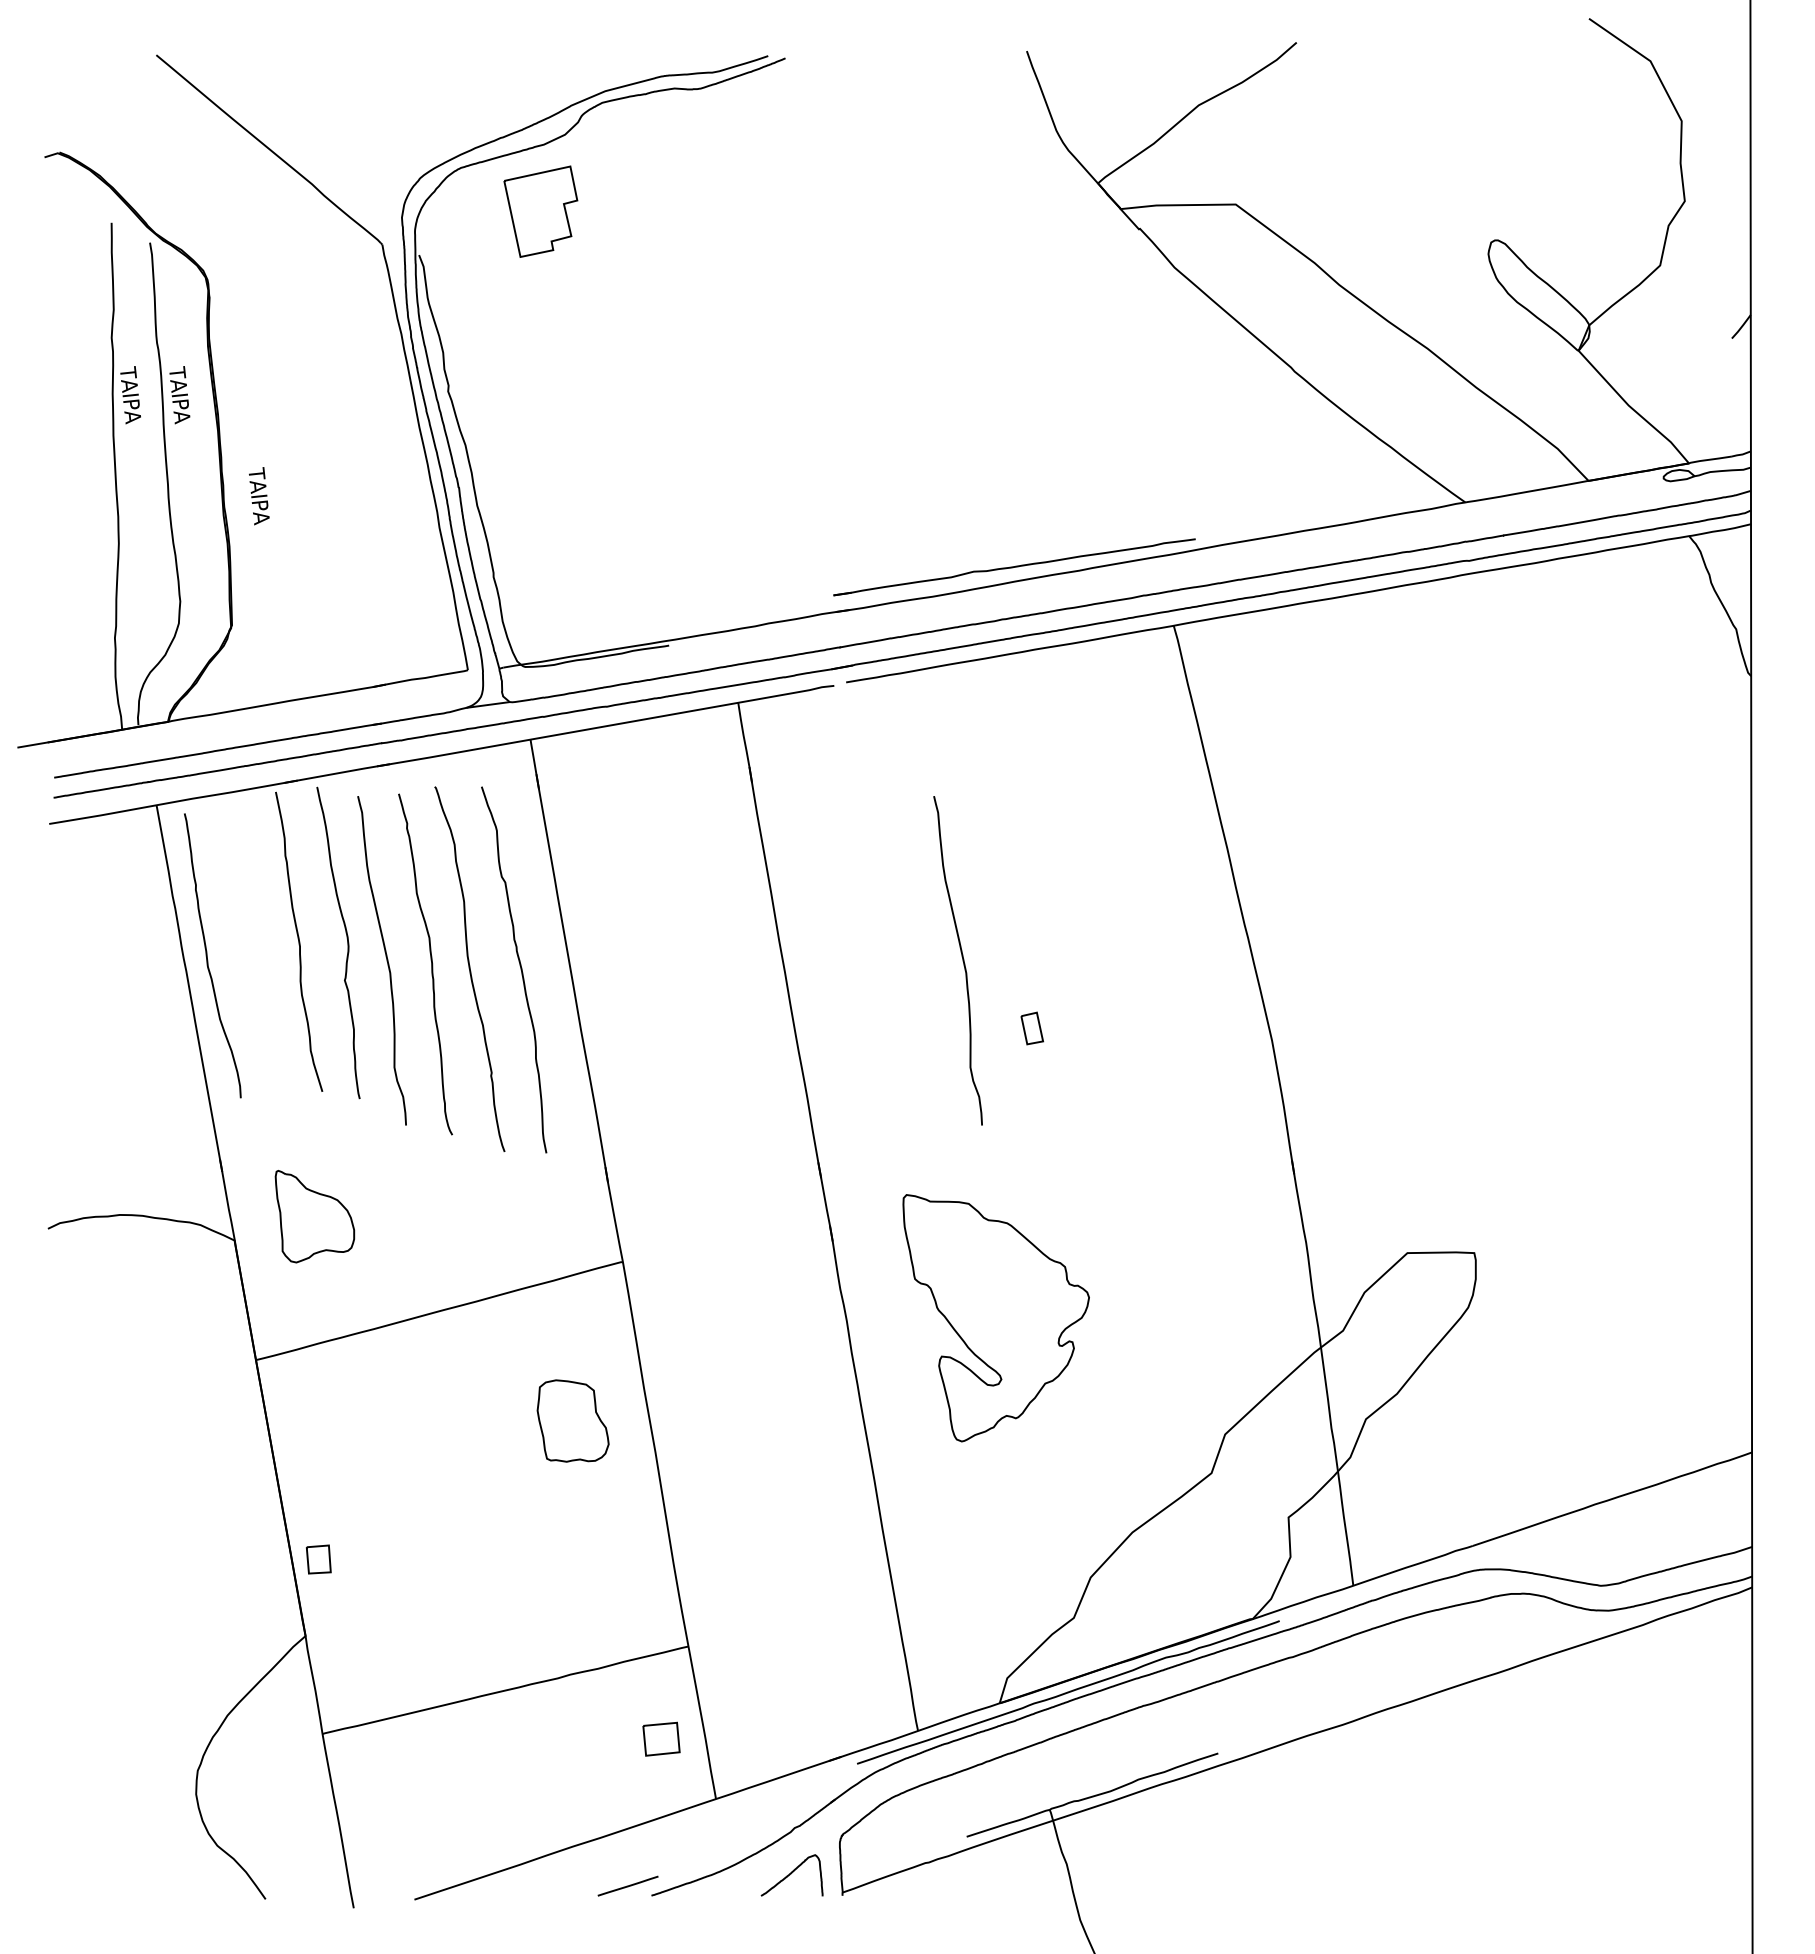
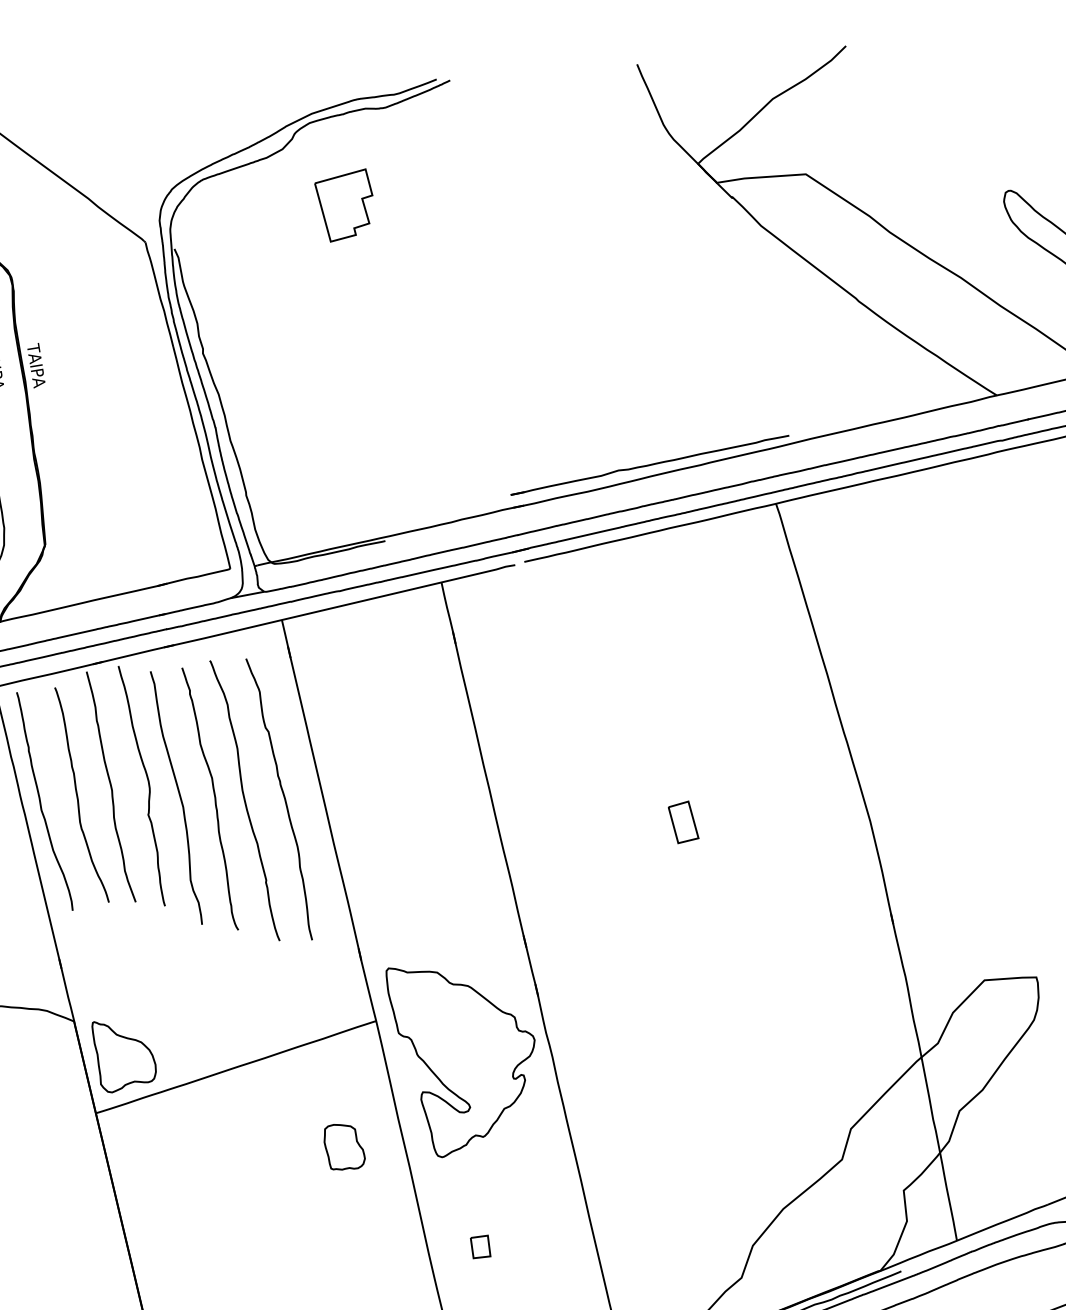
part: (540, 211) -> (344, 205), moved
text: (259, 496) -> (36, 365), moved
curve: (255, 950) -> (77, 795), added
curve: (962, 960) -> (626, 772), removed
part: (1032, 1028) -> (683, 822), size x1.67
part: (314, 1216) -> (124, 1055), moved
part: (995, 1318) -> (462, 1060), moved
part: (572, 1421) -> (344, 1147), size x0.71
part: (318, 1559) -> (480, 1246), moved

